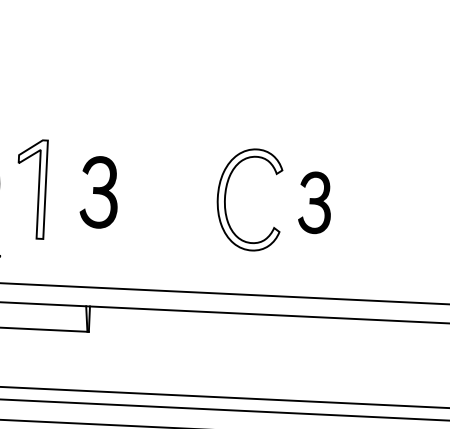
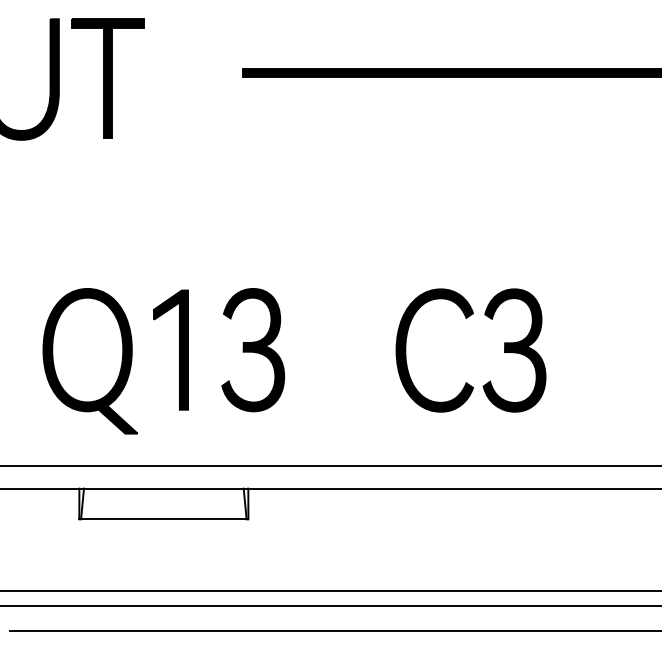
fill: (31, 188) -> (171, 349), added
part: (99, 192) -> (253, 350), size x1.43
fill: (249, 199) -> (434, 350), added
part: (315, 202) -> (514, 350), size x1.67

